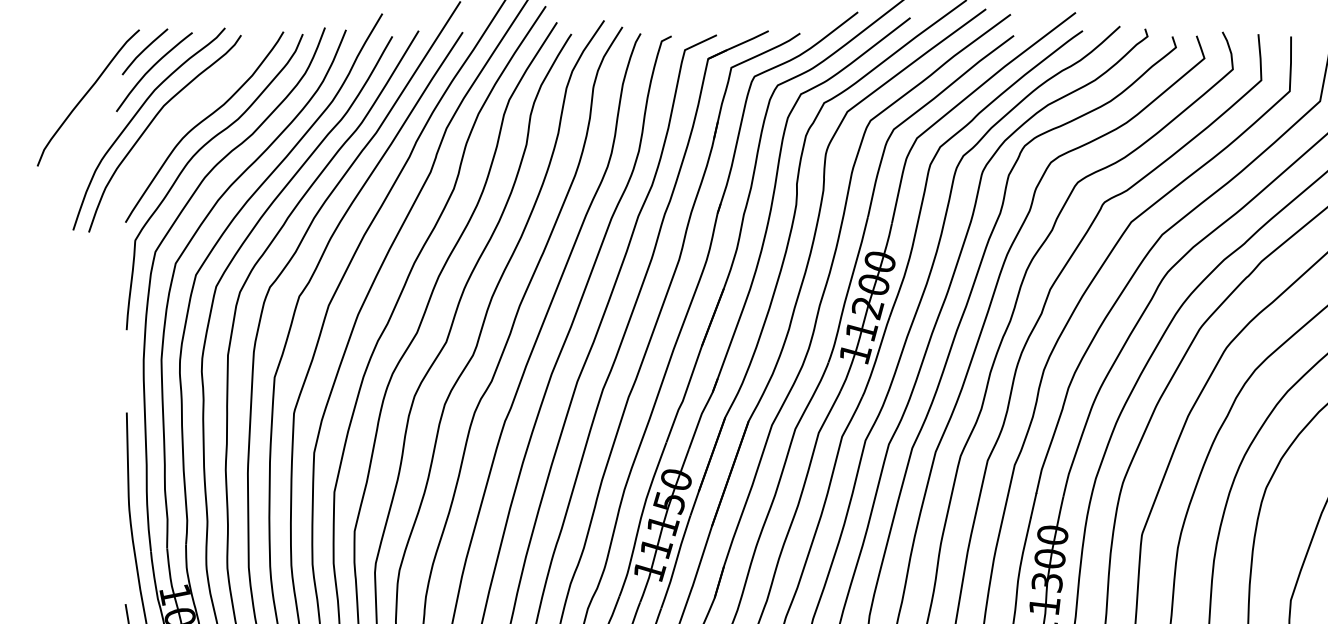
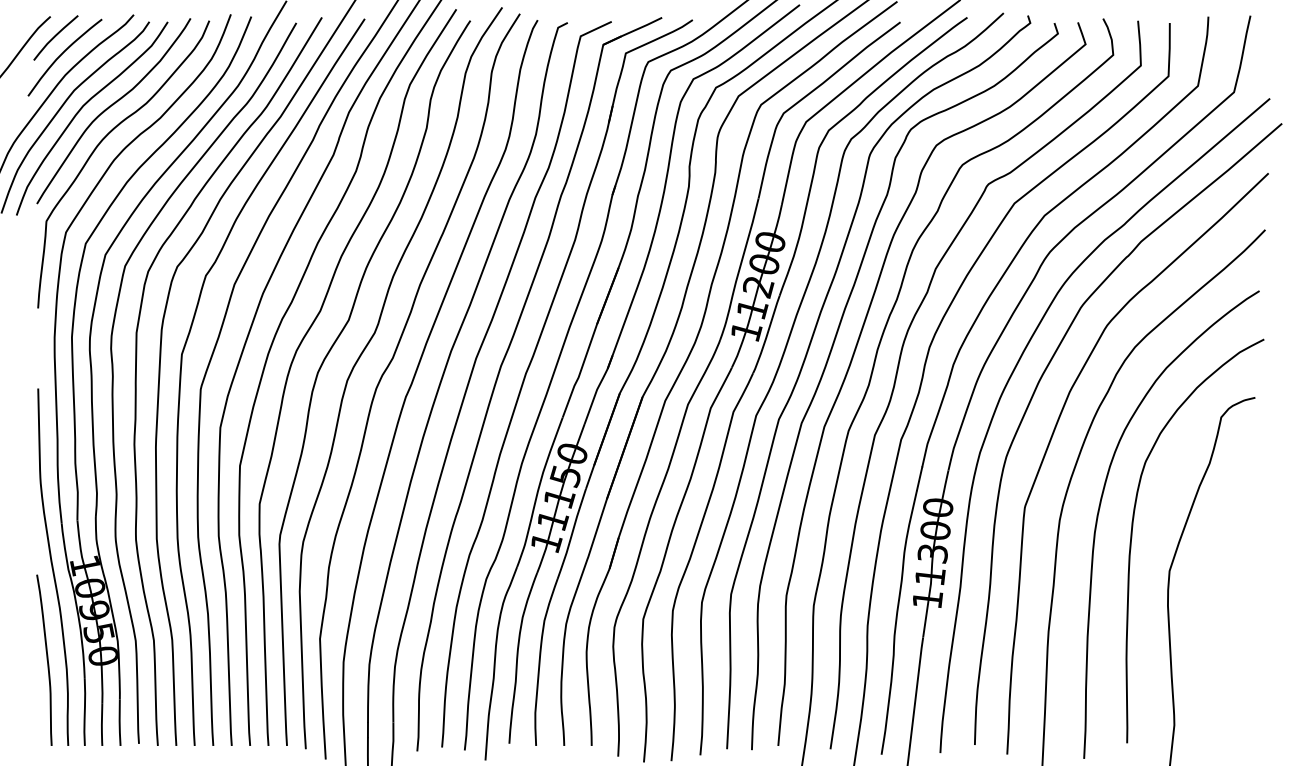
curve: (172, 124) -> (82, 108), added

